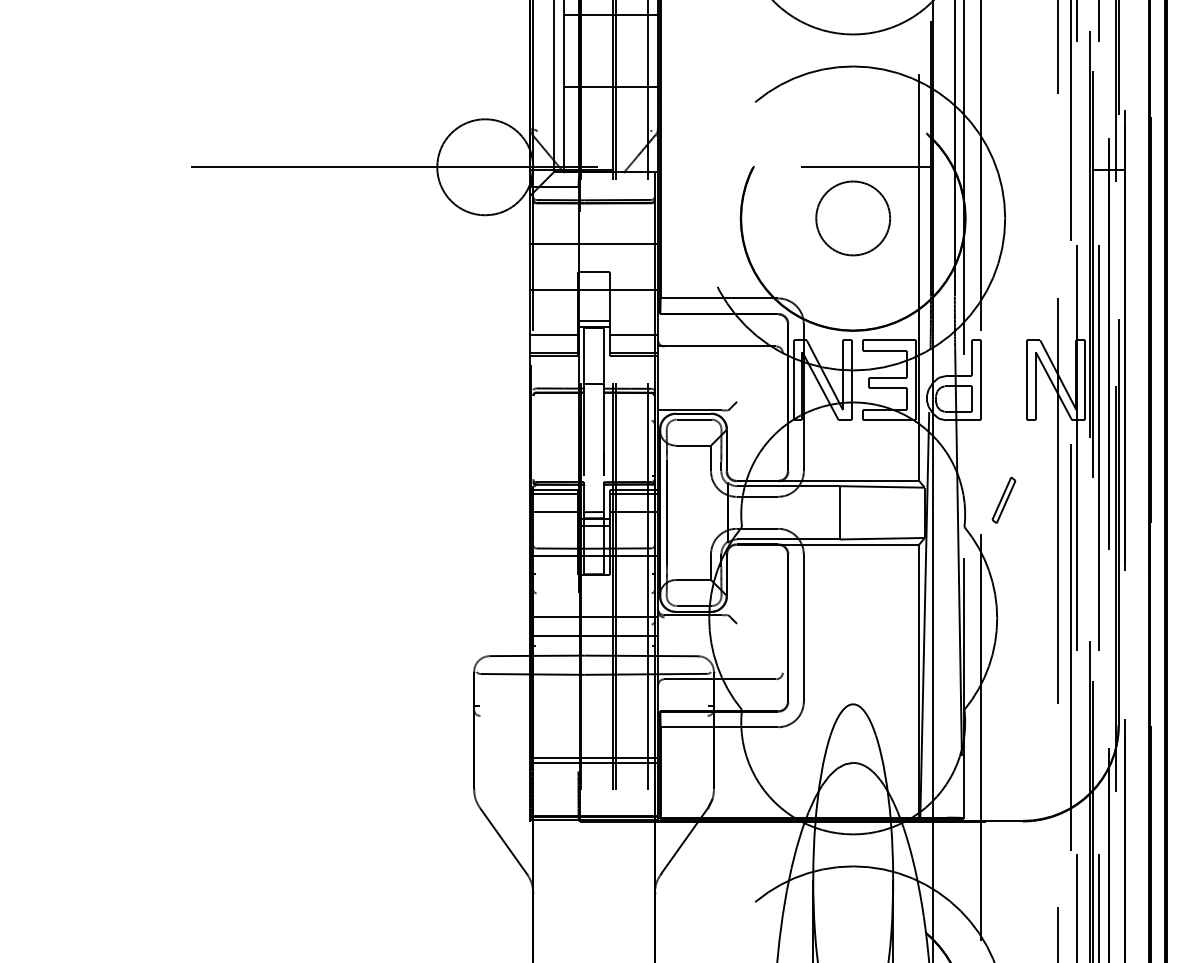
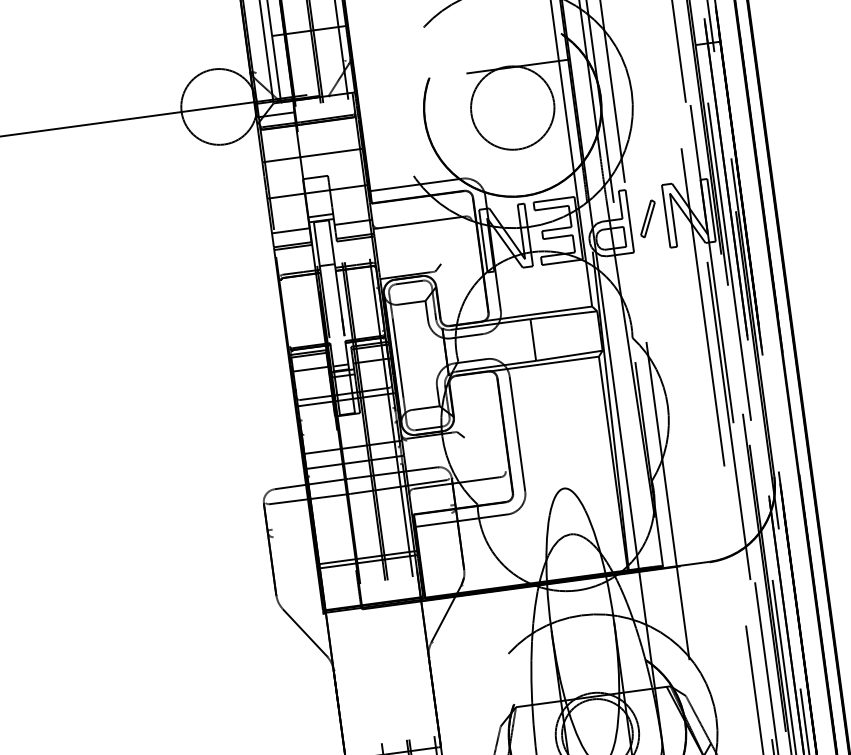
circle: (853, 218) -> (512, 108), size x1.43
part: (1003, 500) -> (647, 219), moved

